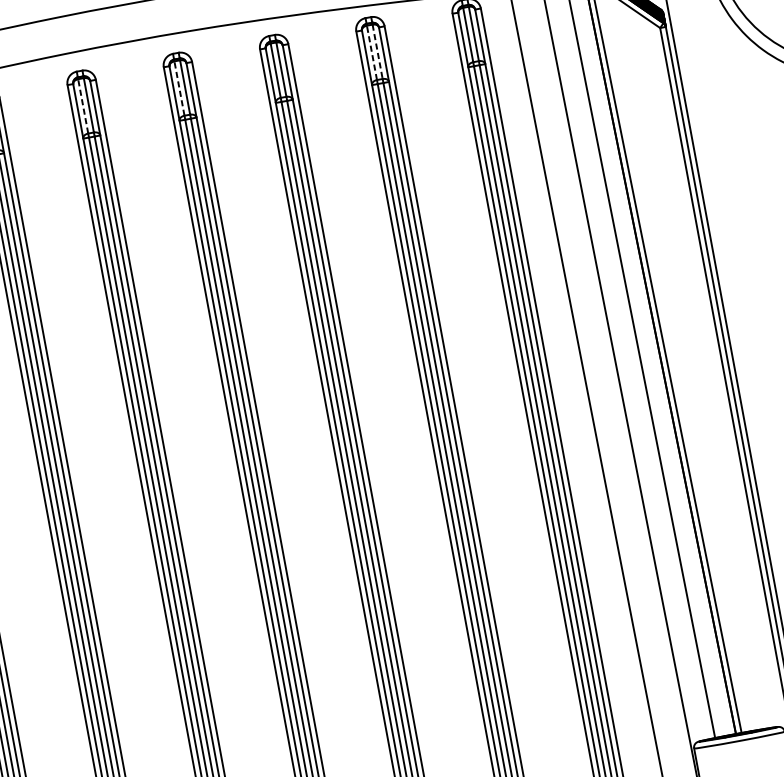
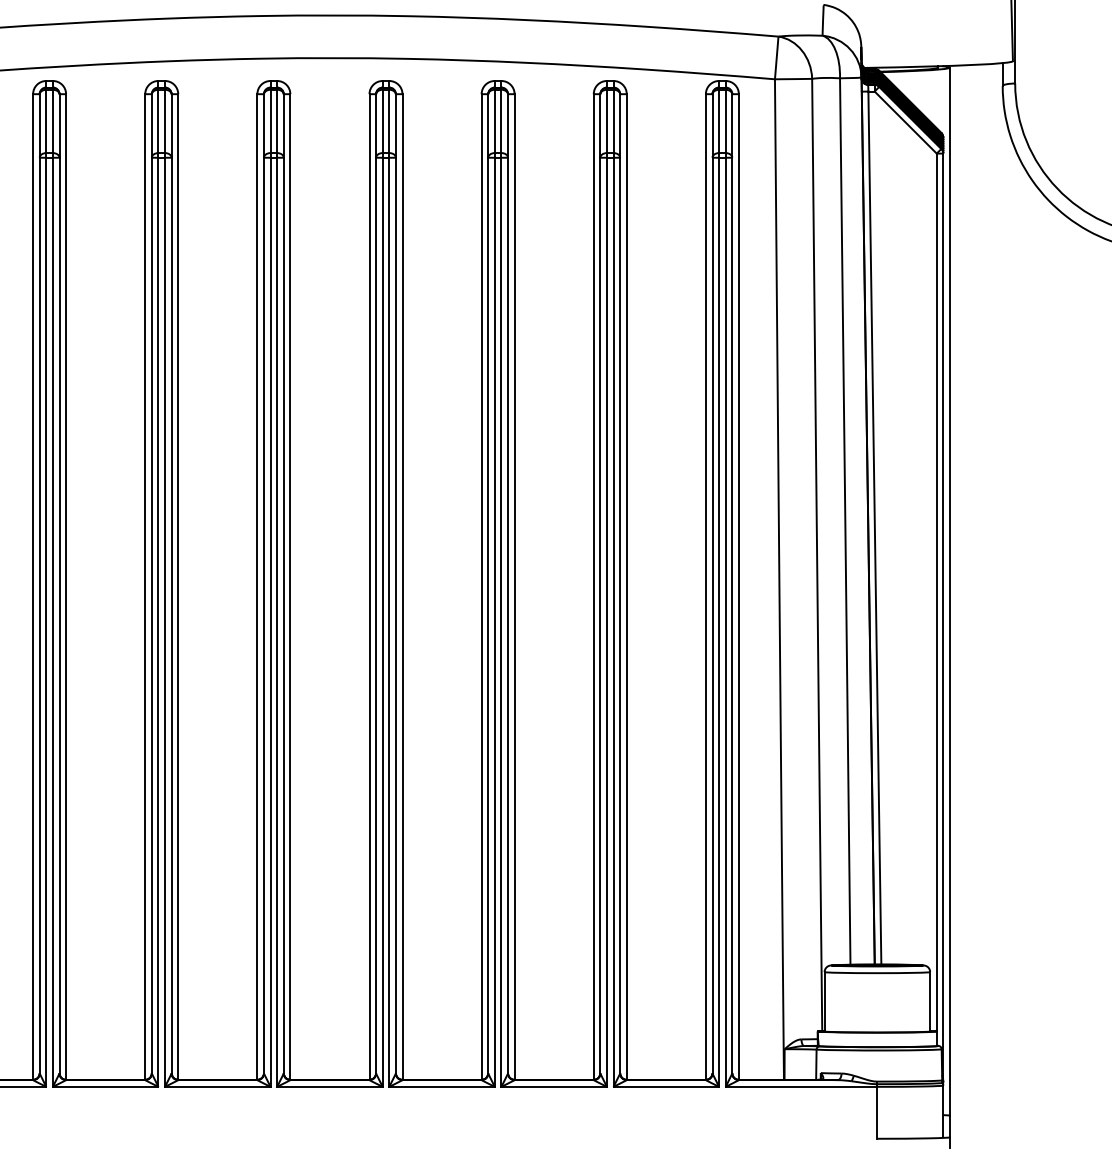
line: (377, 51) -> (613, 121), dashed -> solid
line: (371, 53) -> (606, 121), dashed -> solid
line: (179, 88) -> (382, 121), dashed -> solid
line: (83, 106) -> (270, 121), dashed -> solid

